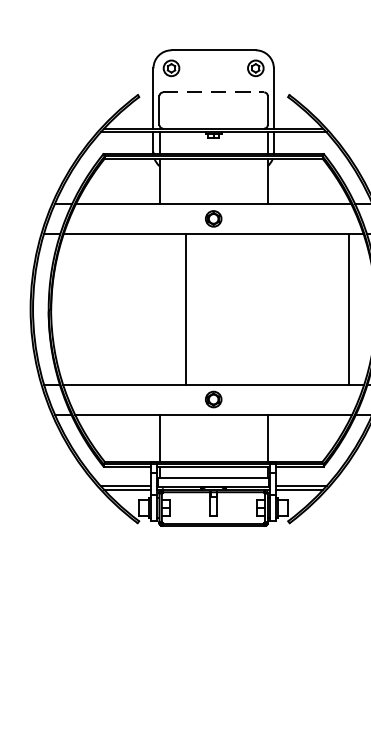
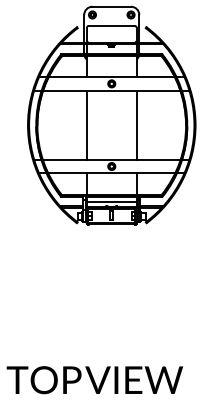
line: (215, 93) -> (112, 26), dashed -> solid
line: (184, 307) -> (86, 124), moved
line: (348, 307) -> (136, 124), moved

